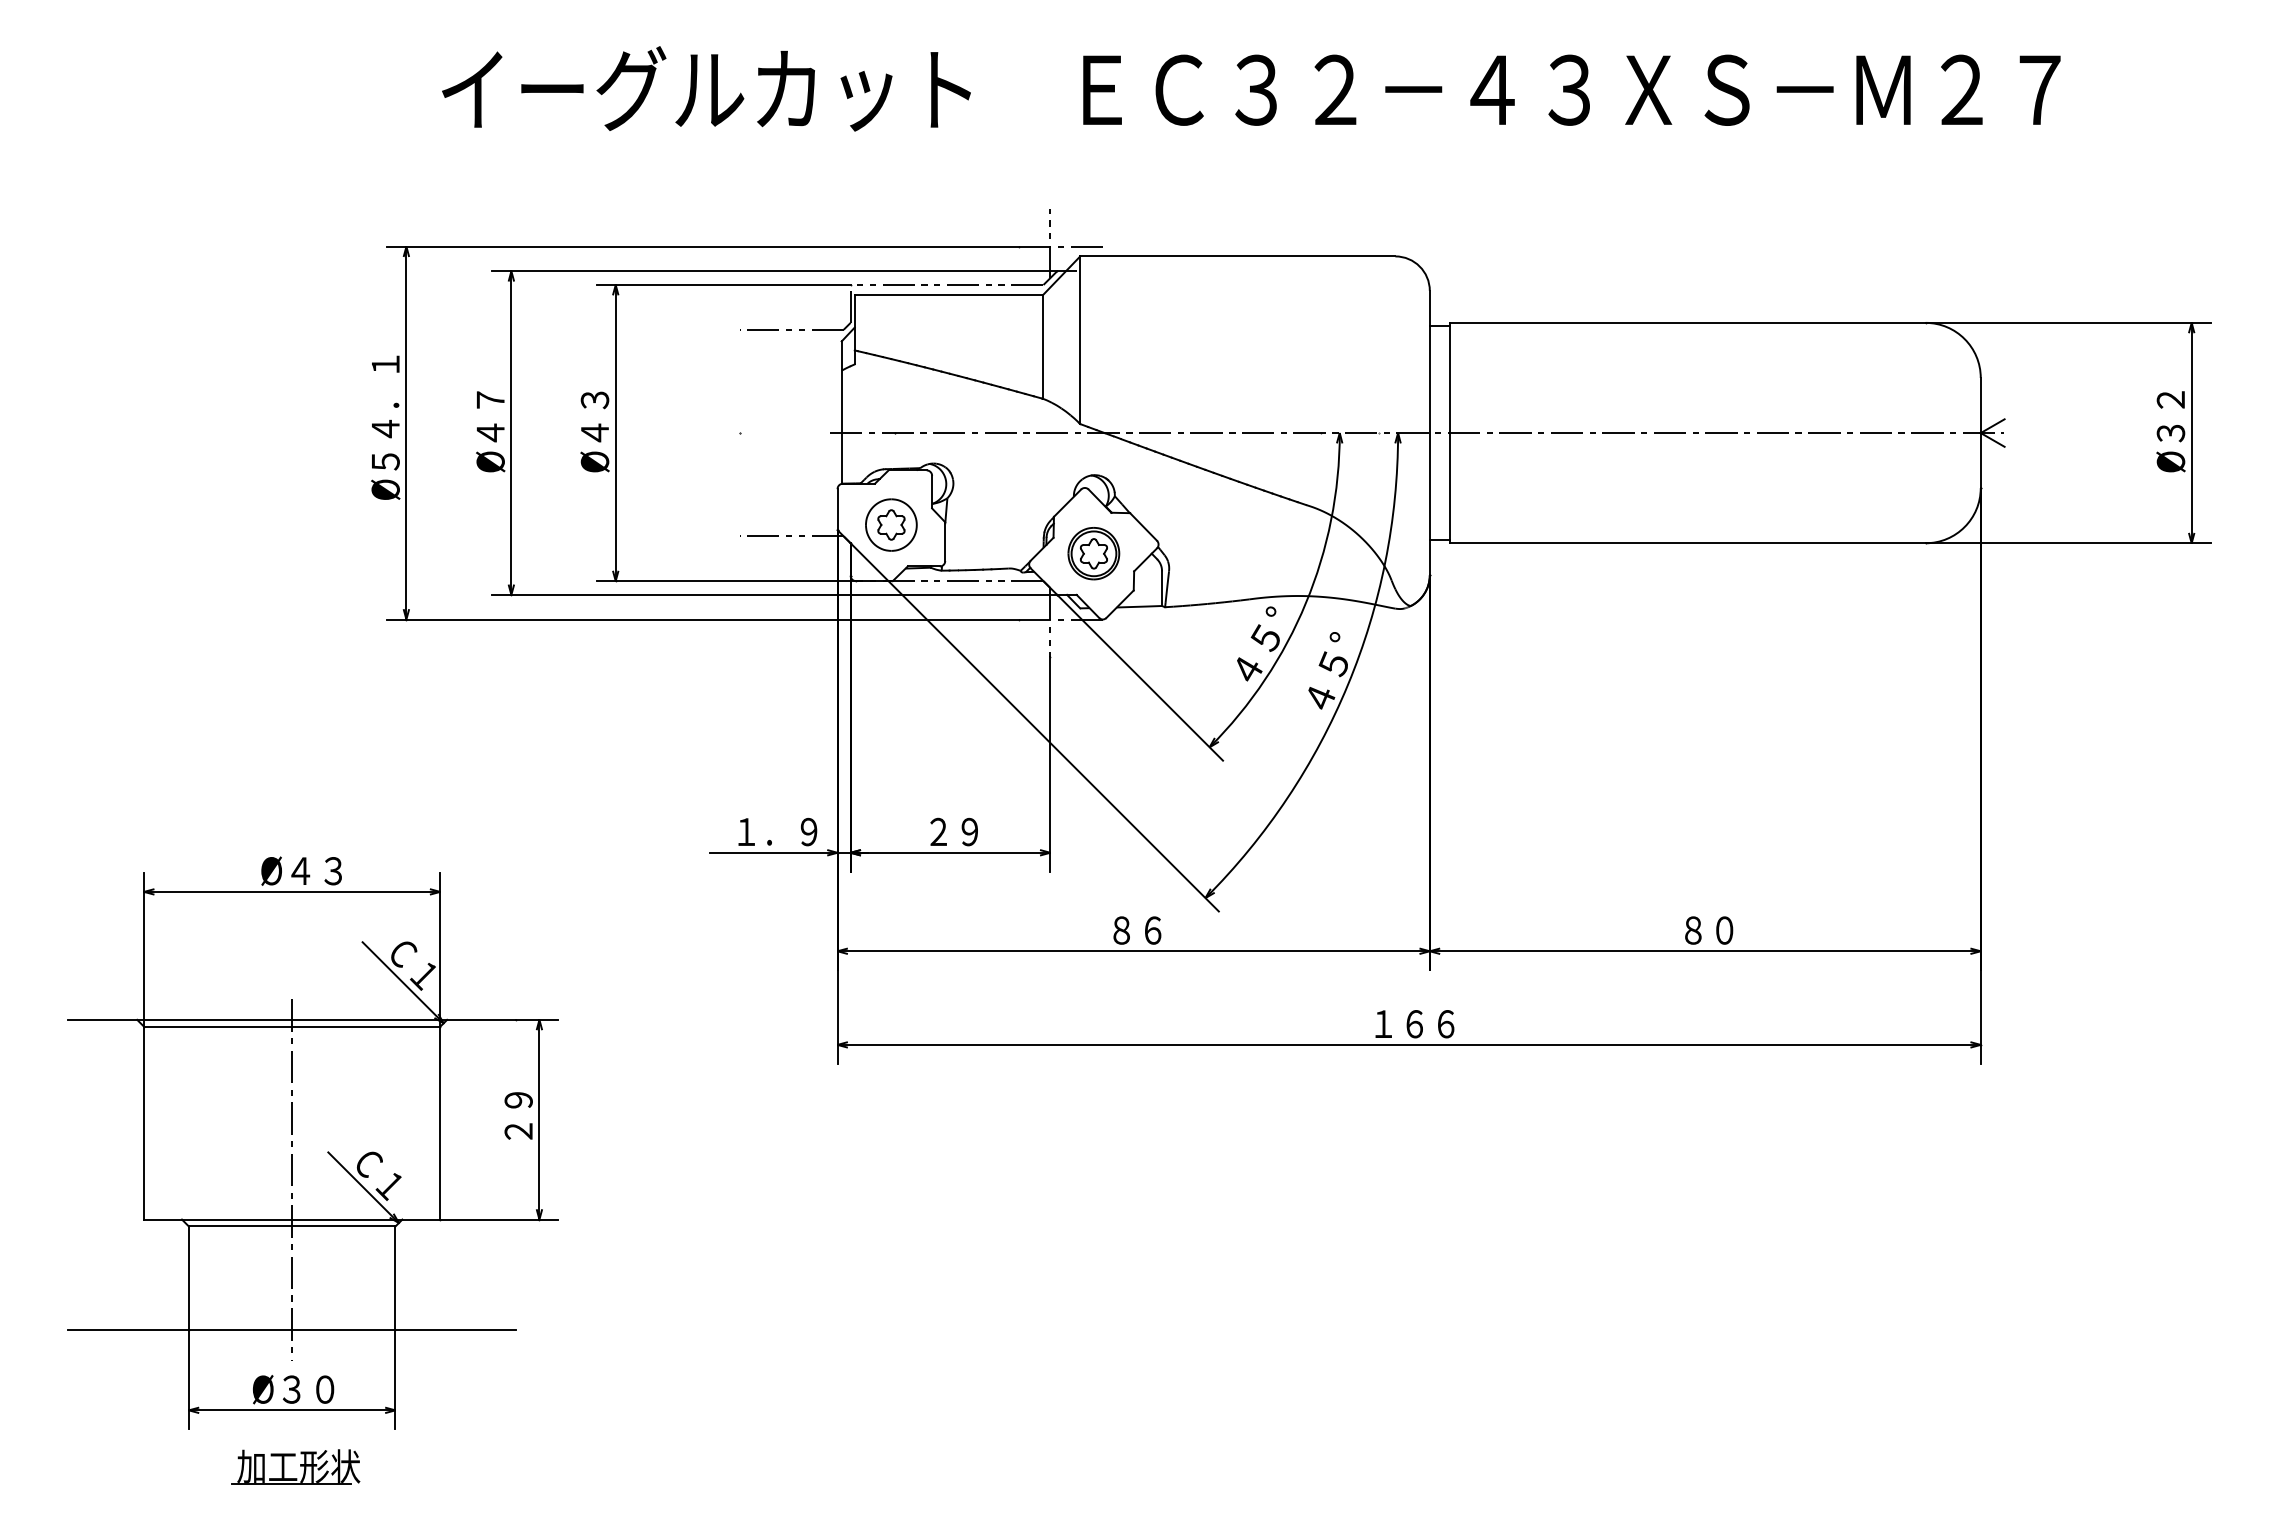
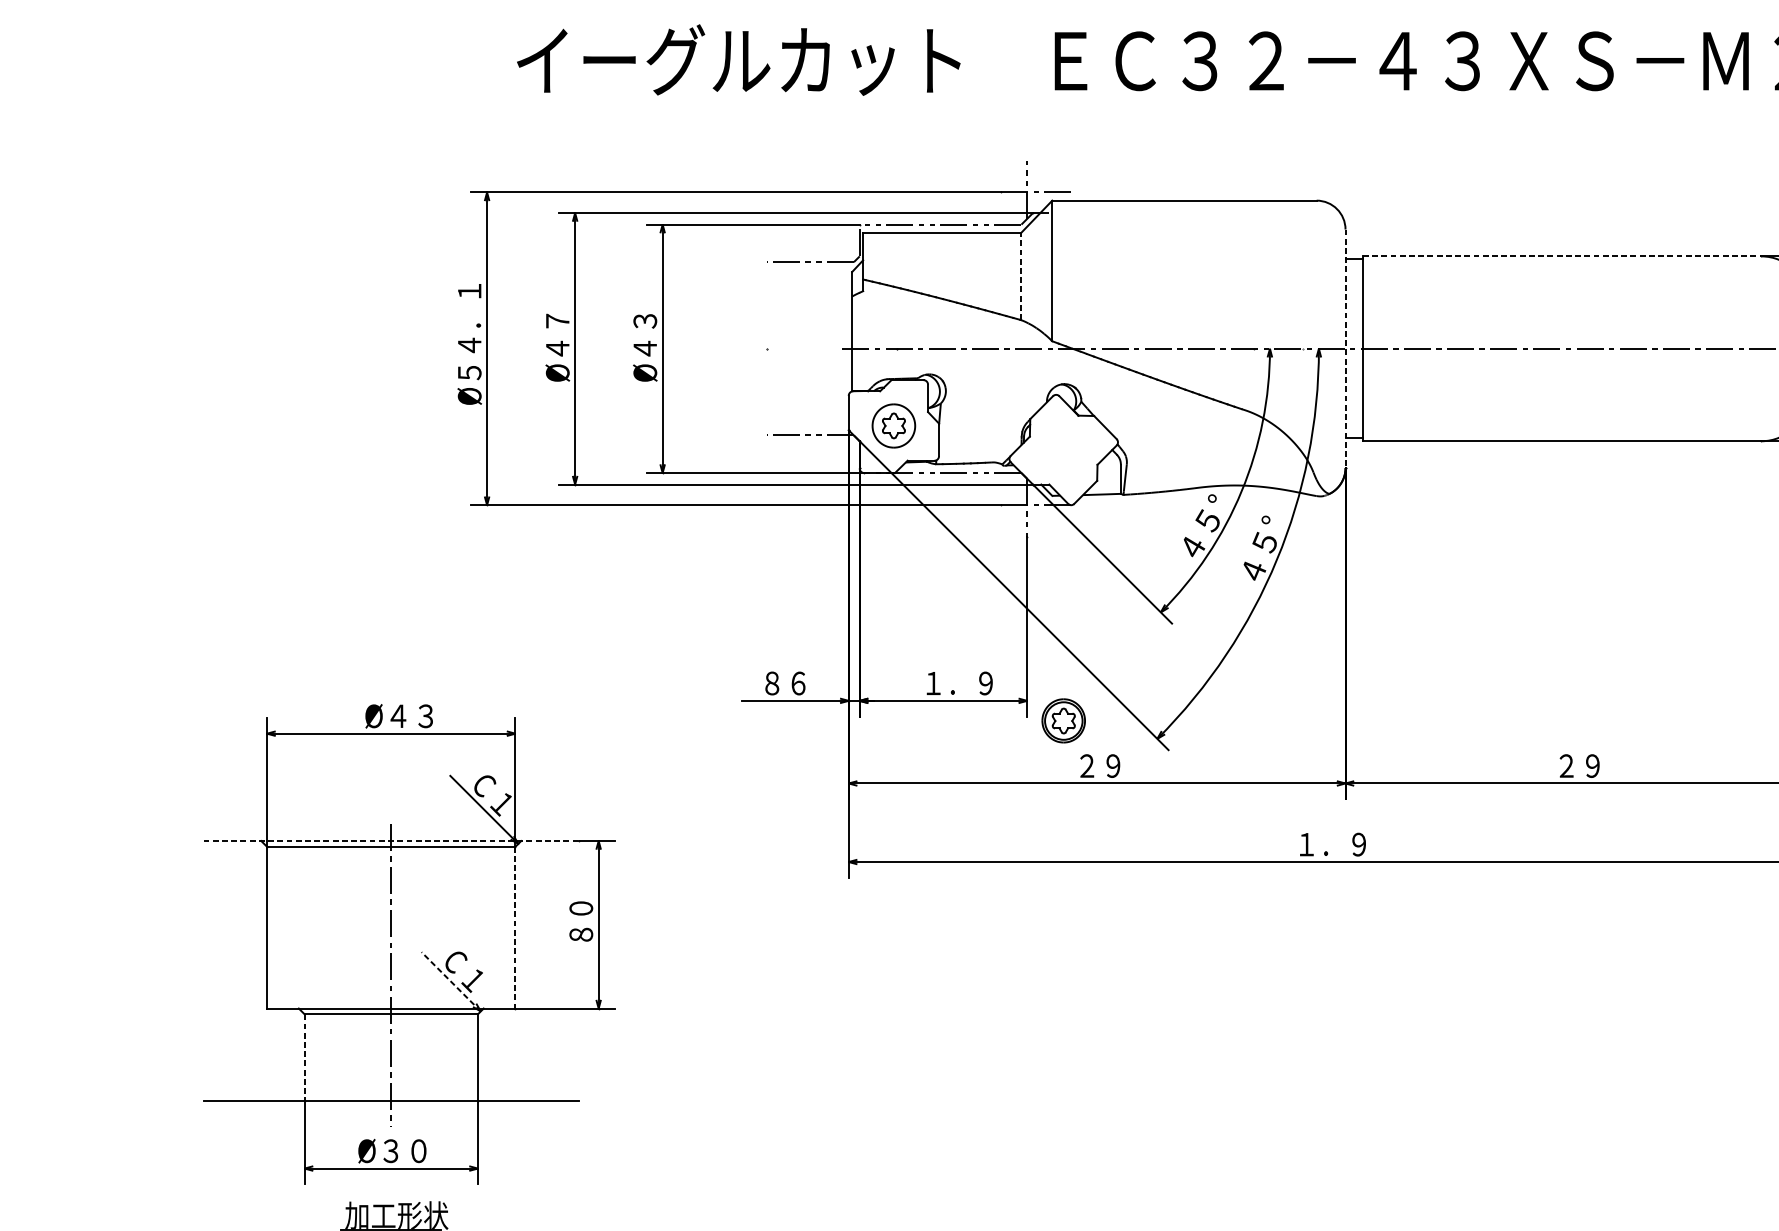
line: (1688, 322) -> (1562, 256), solid -> dashed
line: (1042, 347) -> (1020, 277), solid -> dashed
line: (1429, 433) -> (1345, 349), solid -> dashed
part: (1093, 553) -> (1063, 720), moved
text: (777, 831) -> (798, 683), １．９ -> ８６
text: (969, 831) -> (959, 683), ２９ -> １．９
text: (1137, 930) -> (1100, 766), ８６ -> ２９
text: (1709, 930) -> (1580, 766), ８０ -> ２９
line: (292, 1019) -> (391, 840), solid -> dashed
text: (1429, 1024) -> (1345, 844), １６６ -> １．９
text: (518, 1115) -> (581, 921), ２９ -> ８０
line: (440, 1123) -> (515, 927), solid -> dashed
line: (363, 1187) -> (451, 981), solid -> dashed
line: (188, 1278) -> (304, 1057), solid -> dashed

